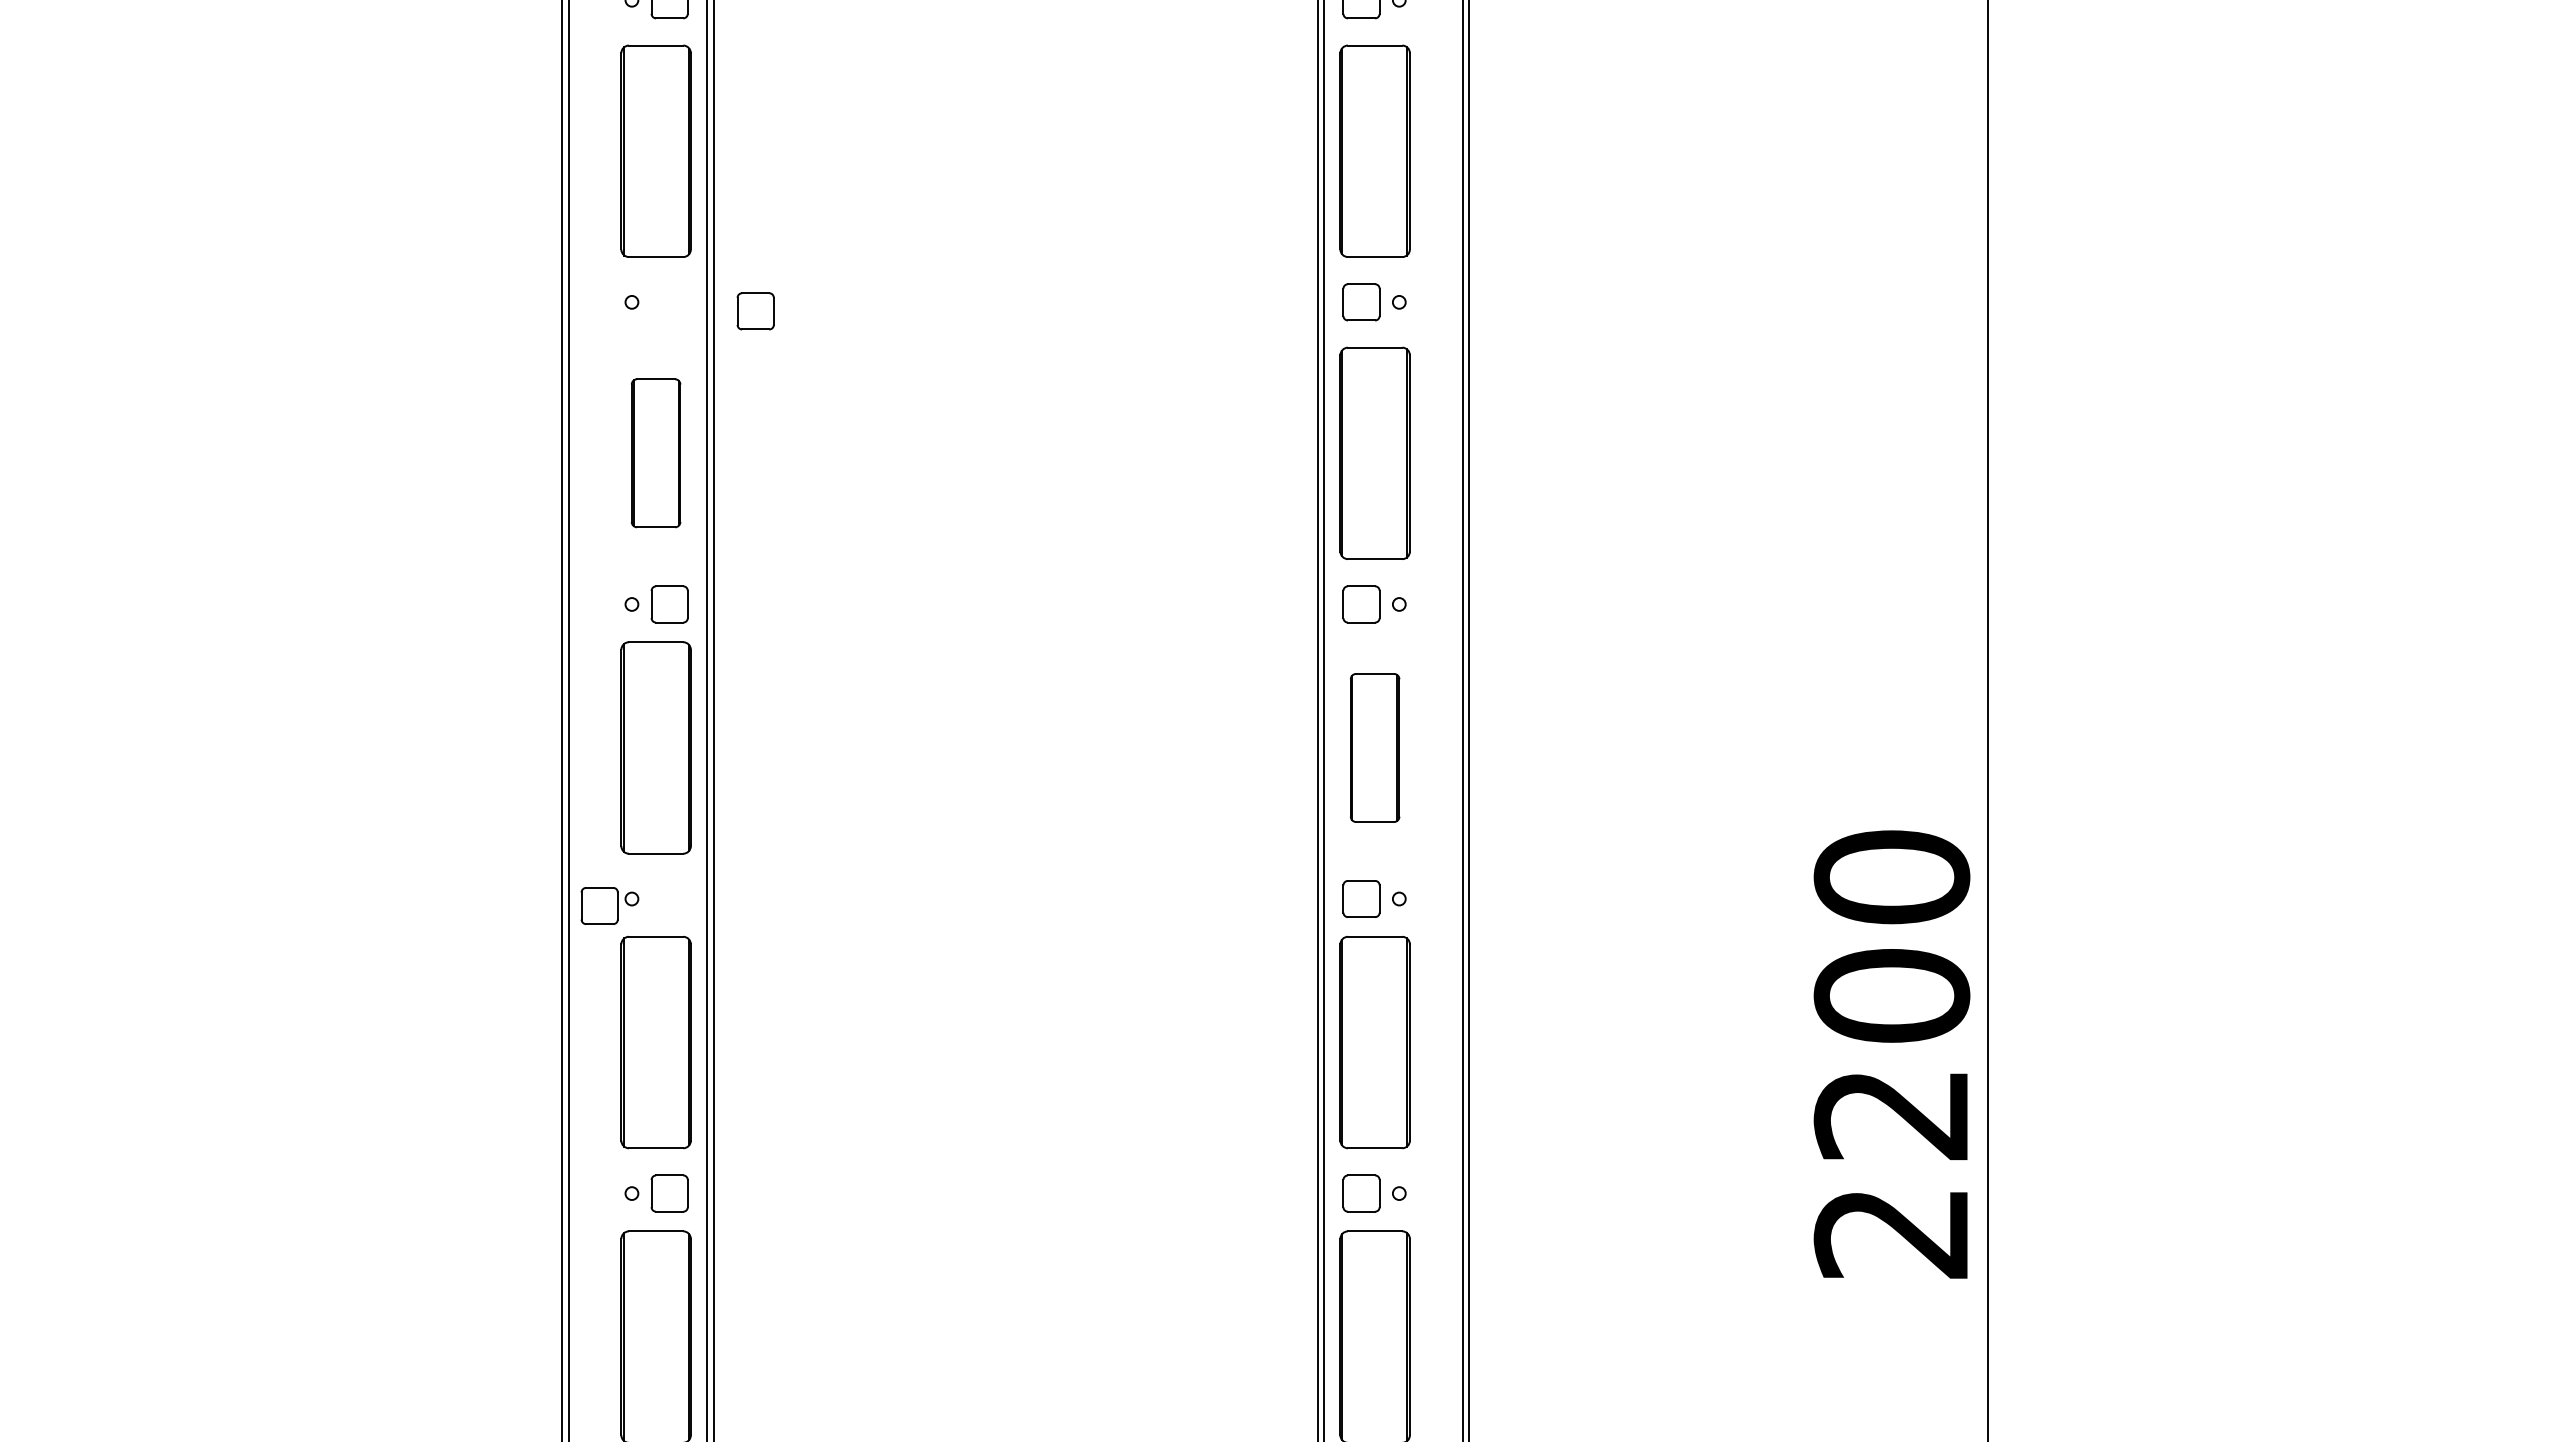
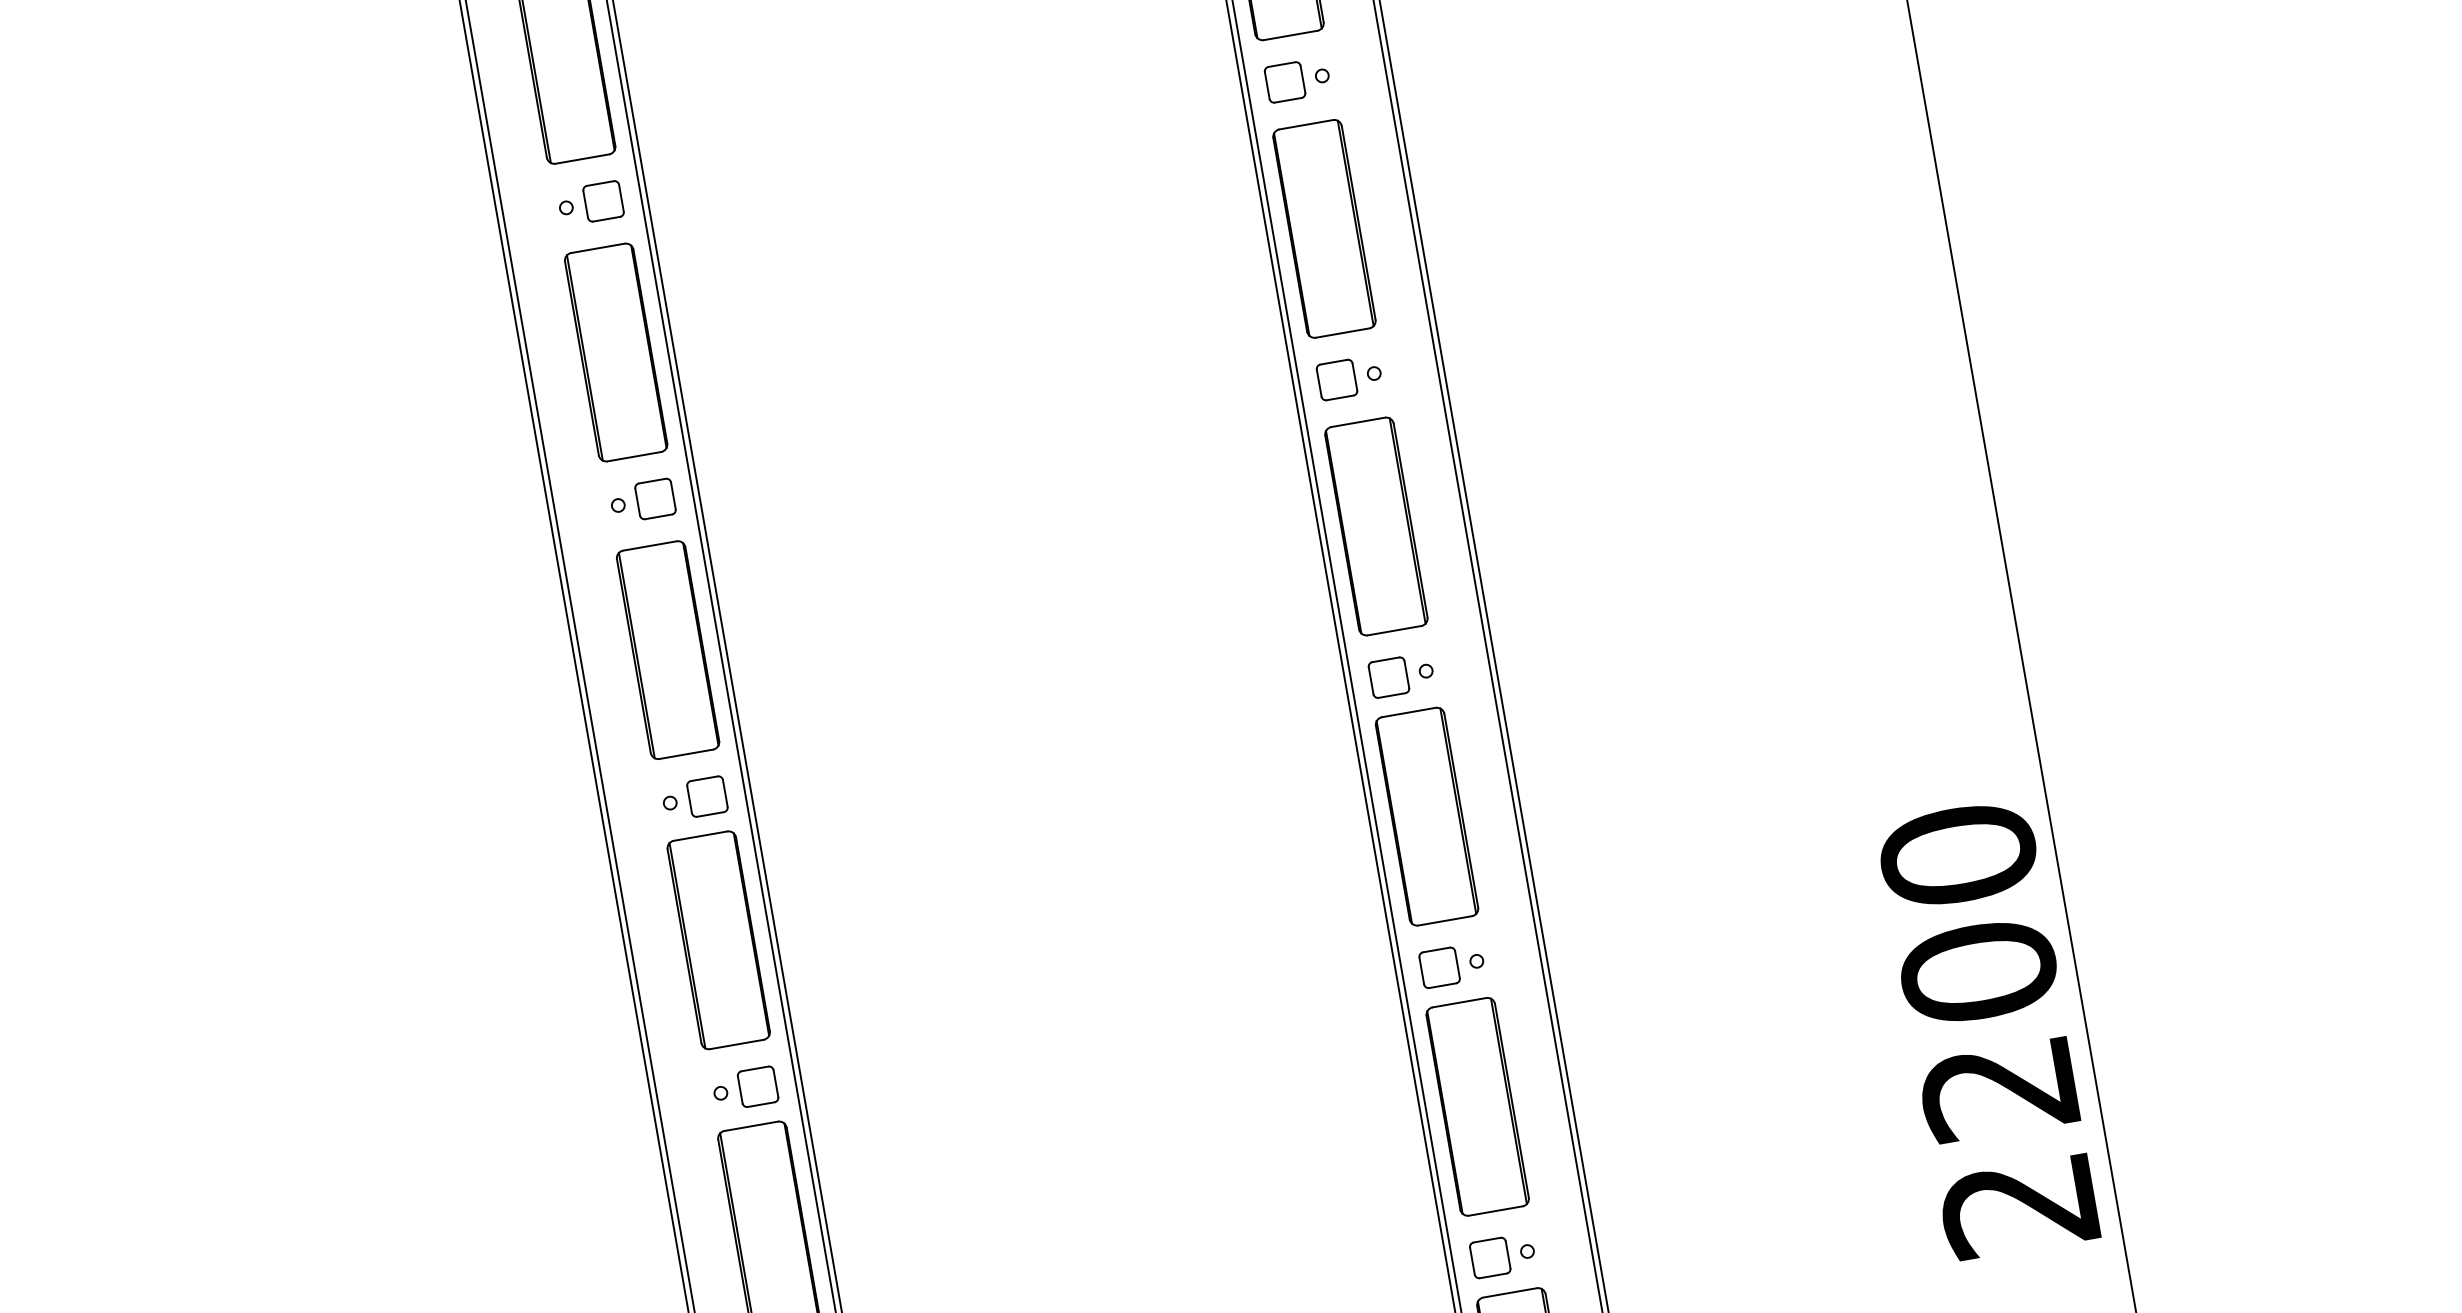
part: (755, 311) -> (655, 499), moved
part: (655, 452) -> (667, 649), size x1.43
part: (1374, 747) -> (1426, 816), size x1.43
part: (599, 905) -> (757, 1086), moved

